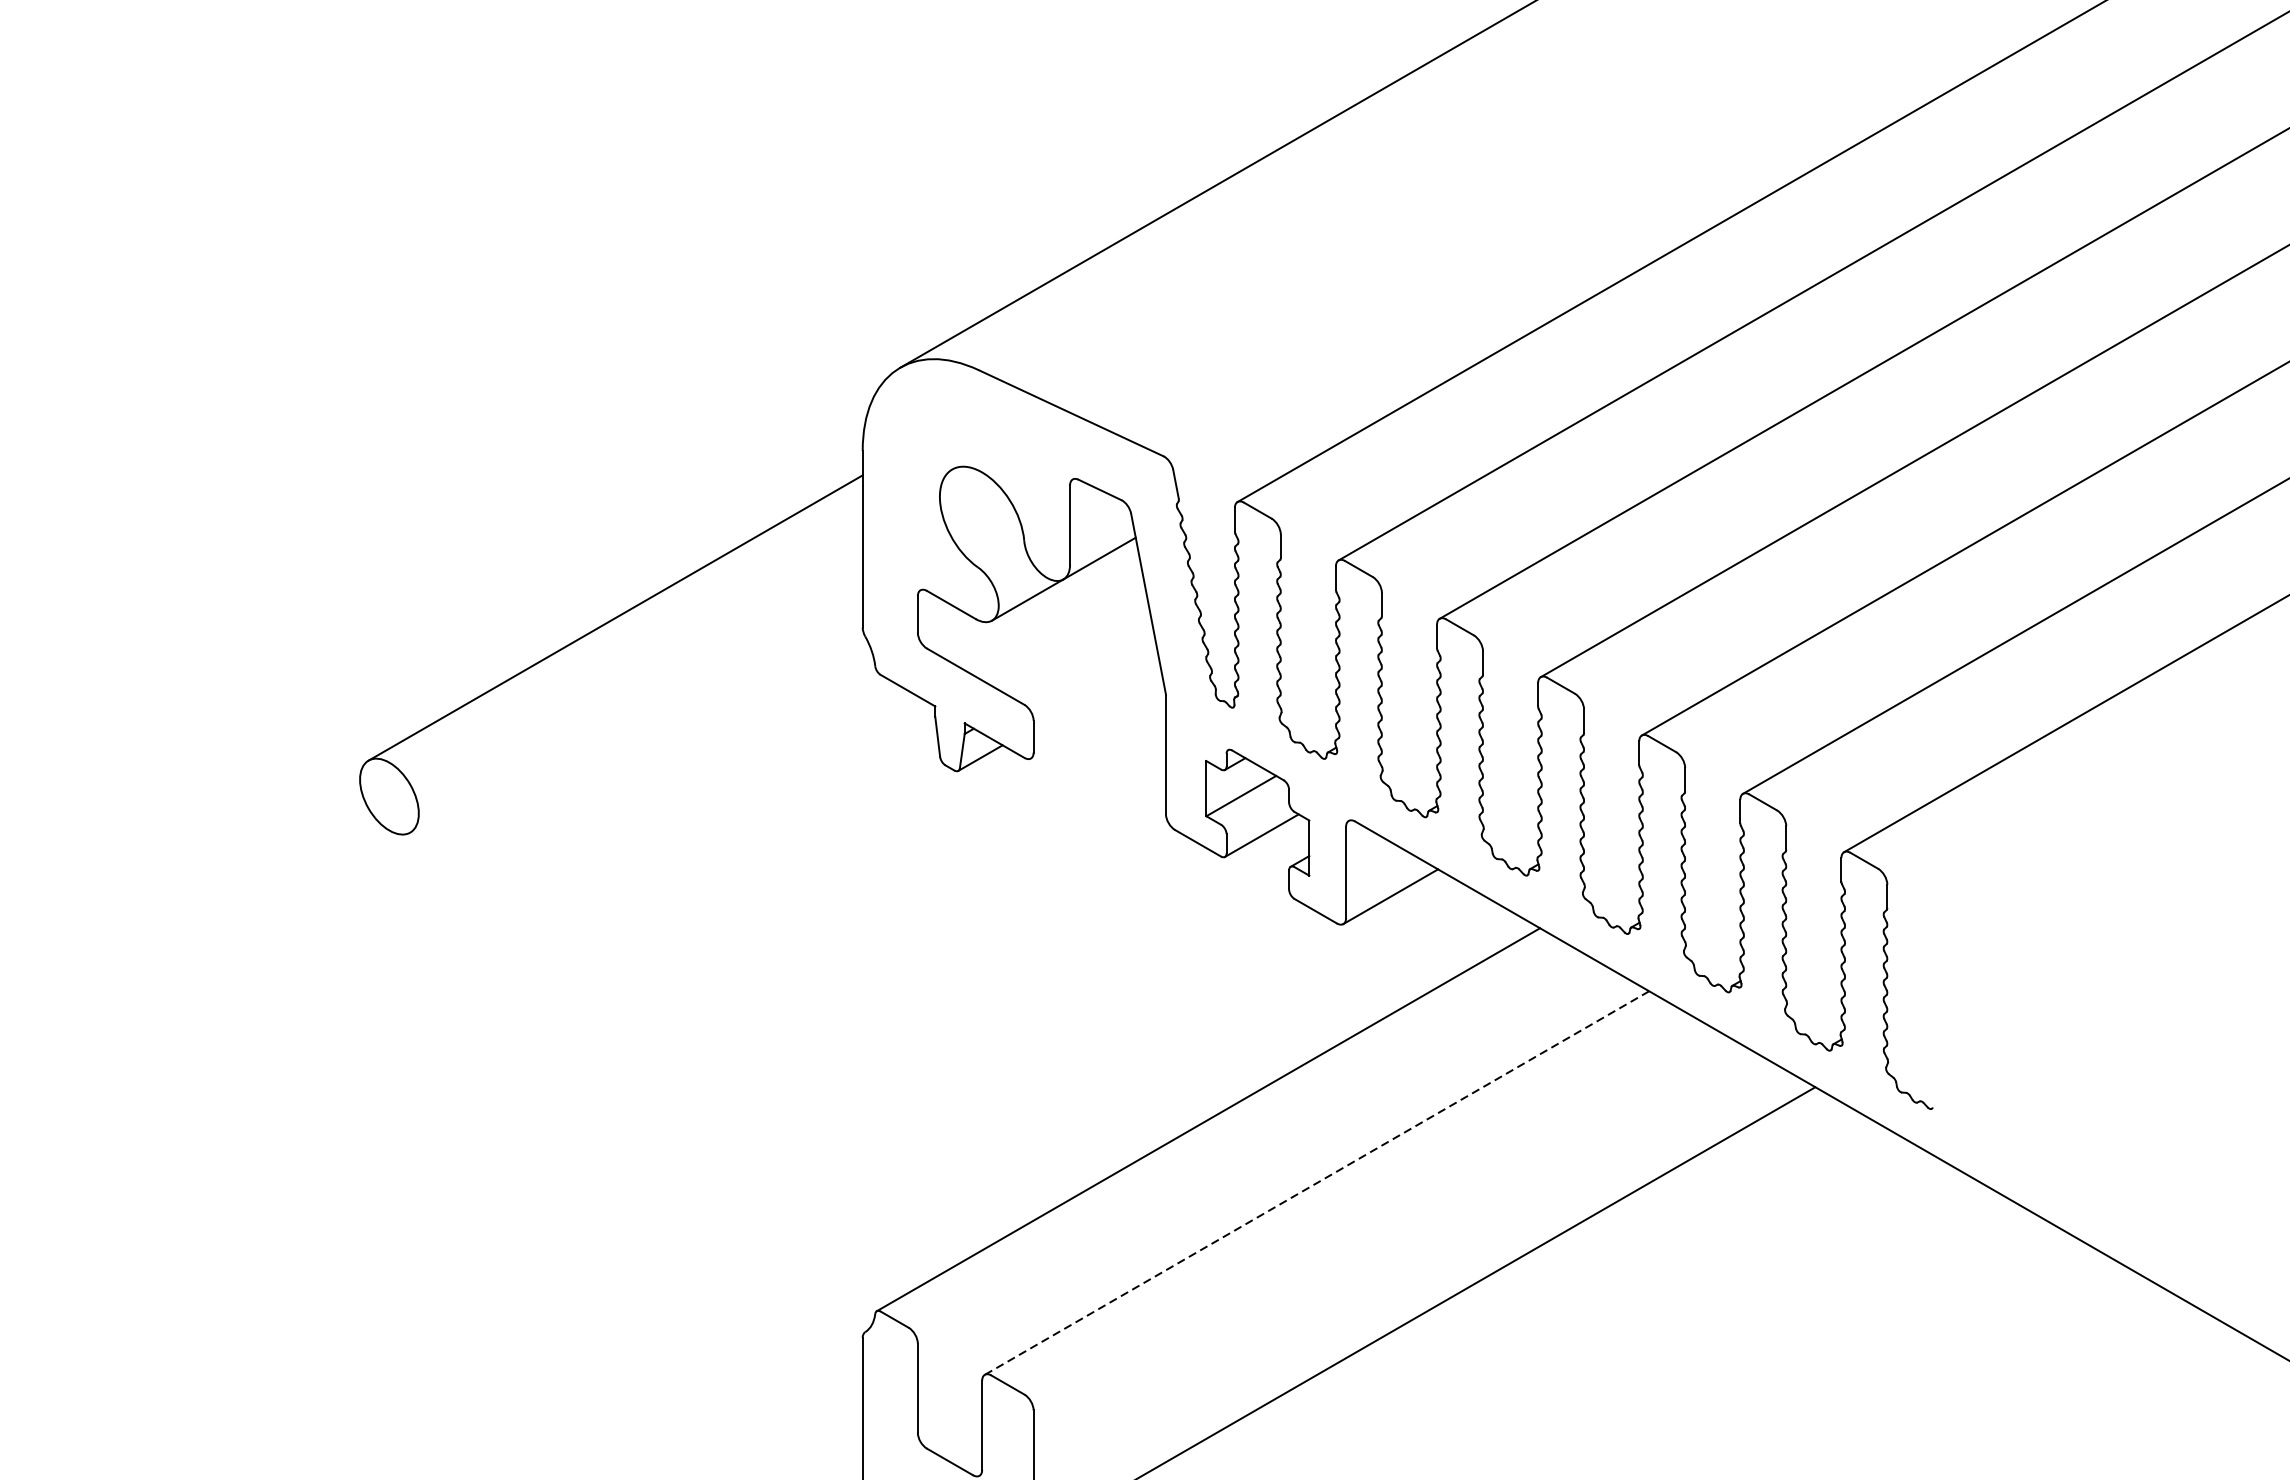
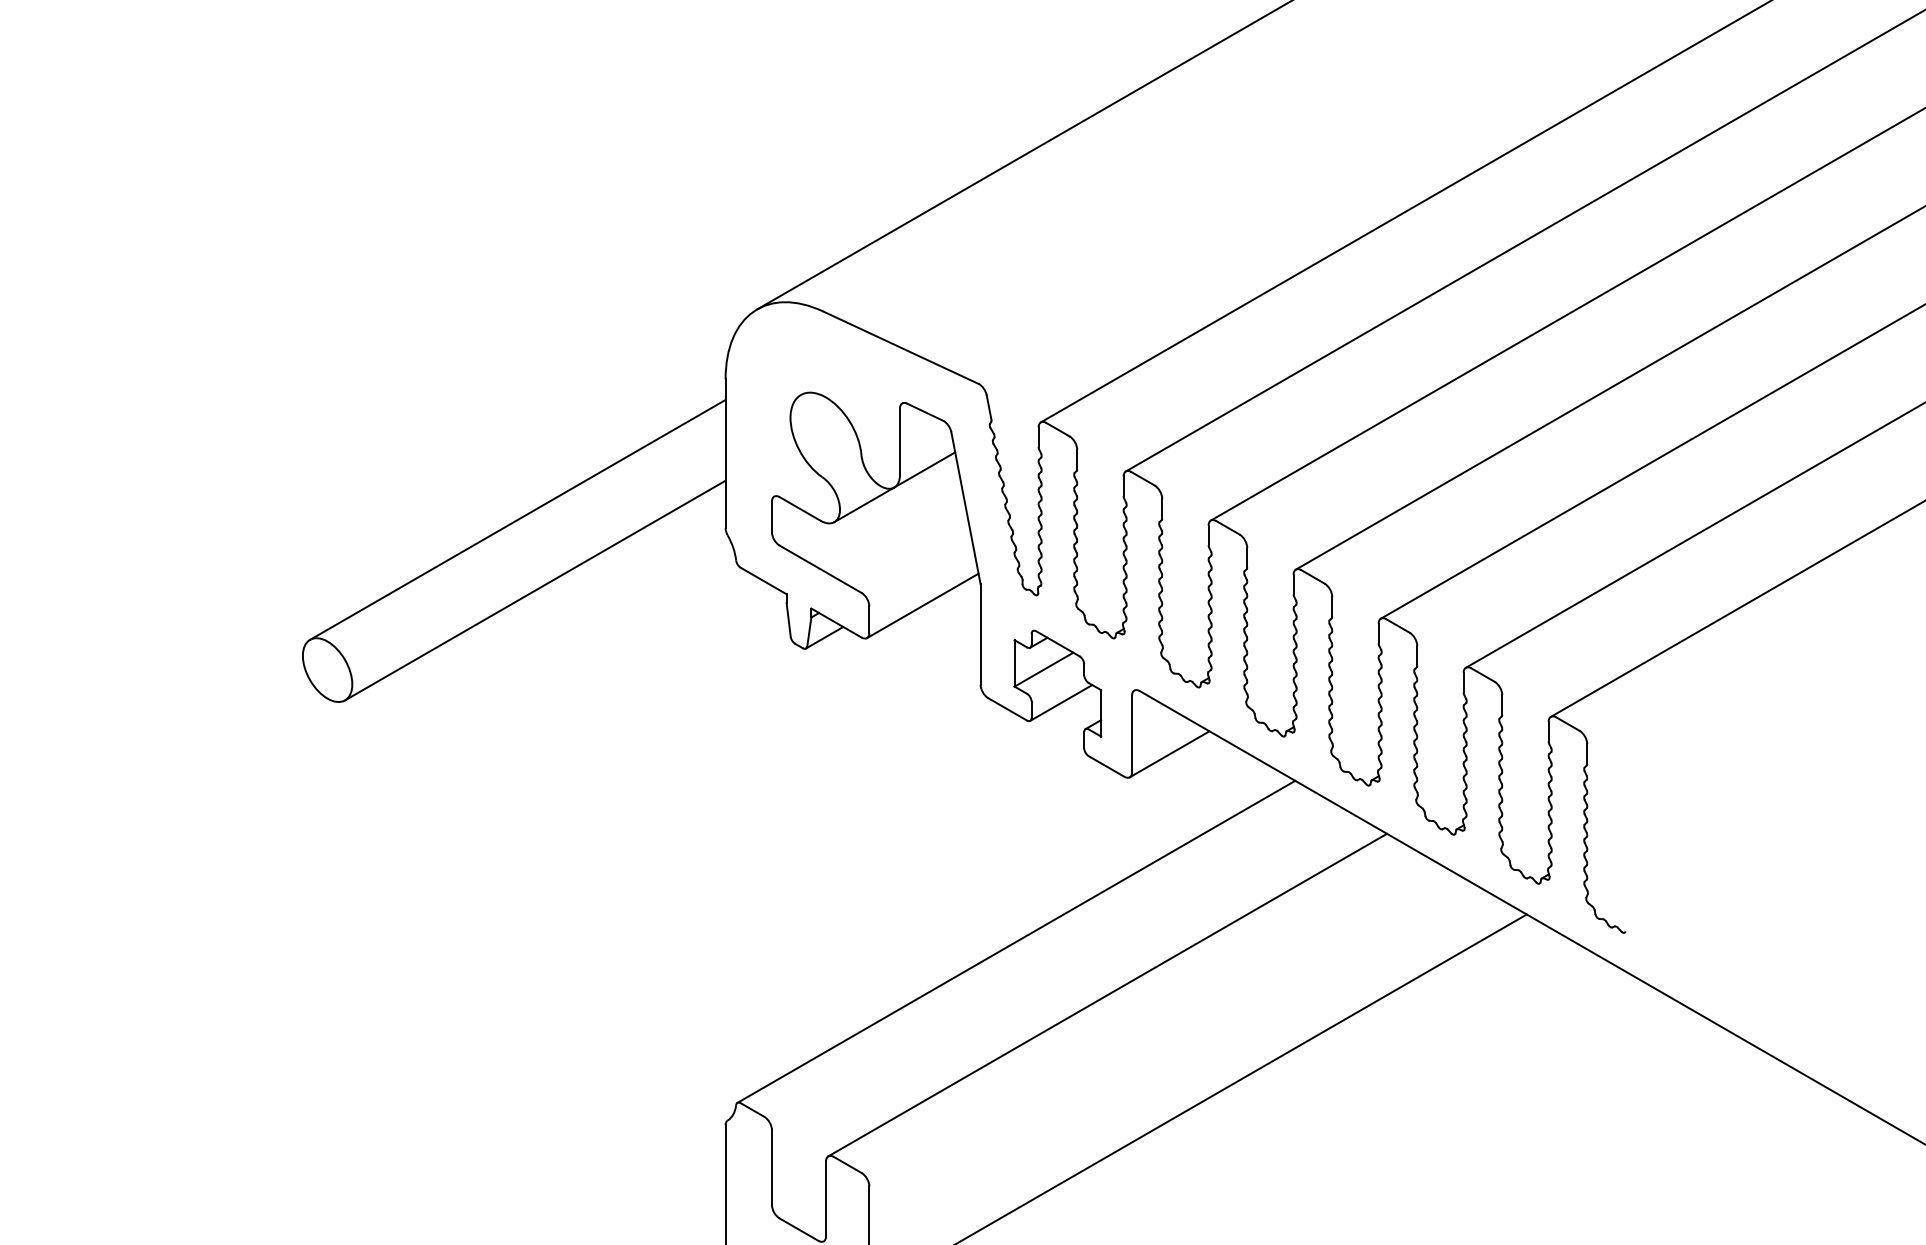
line: (636, 701) -> (535, 590), added
line: (1096, 719) -> (922, 605), added
line: (1316, 1183) -> (1107, 995), dashed -> solid

